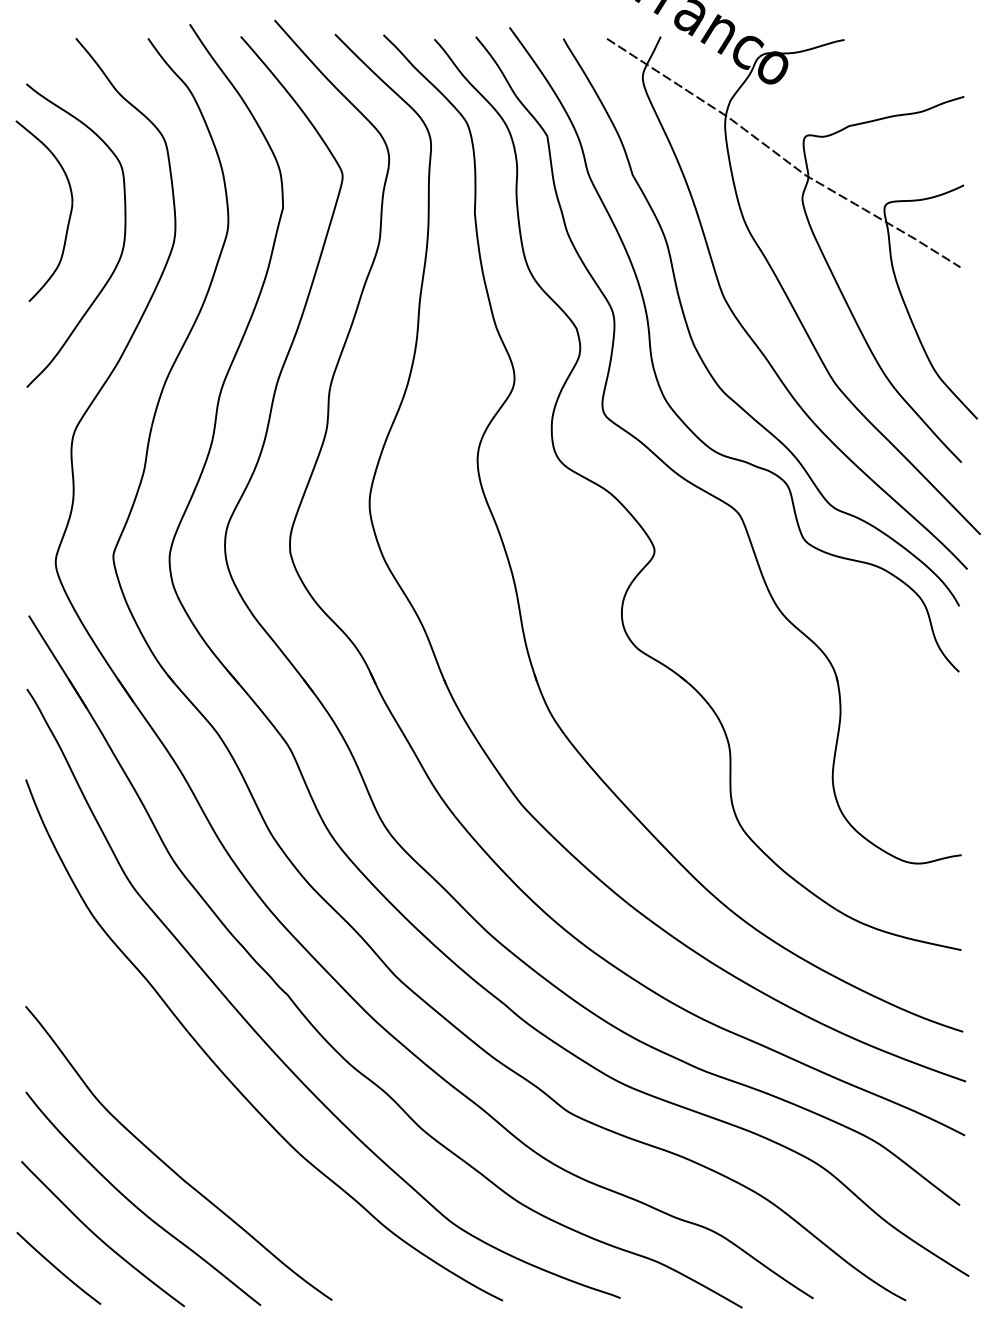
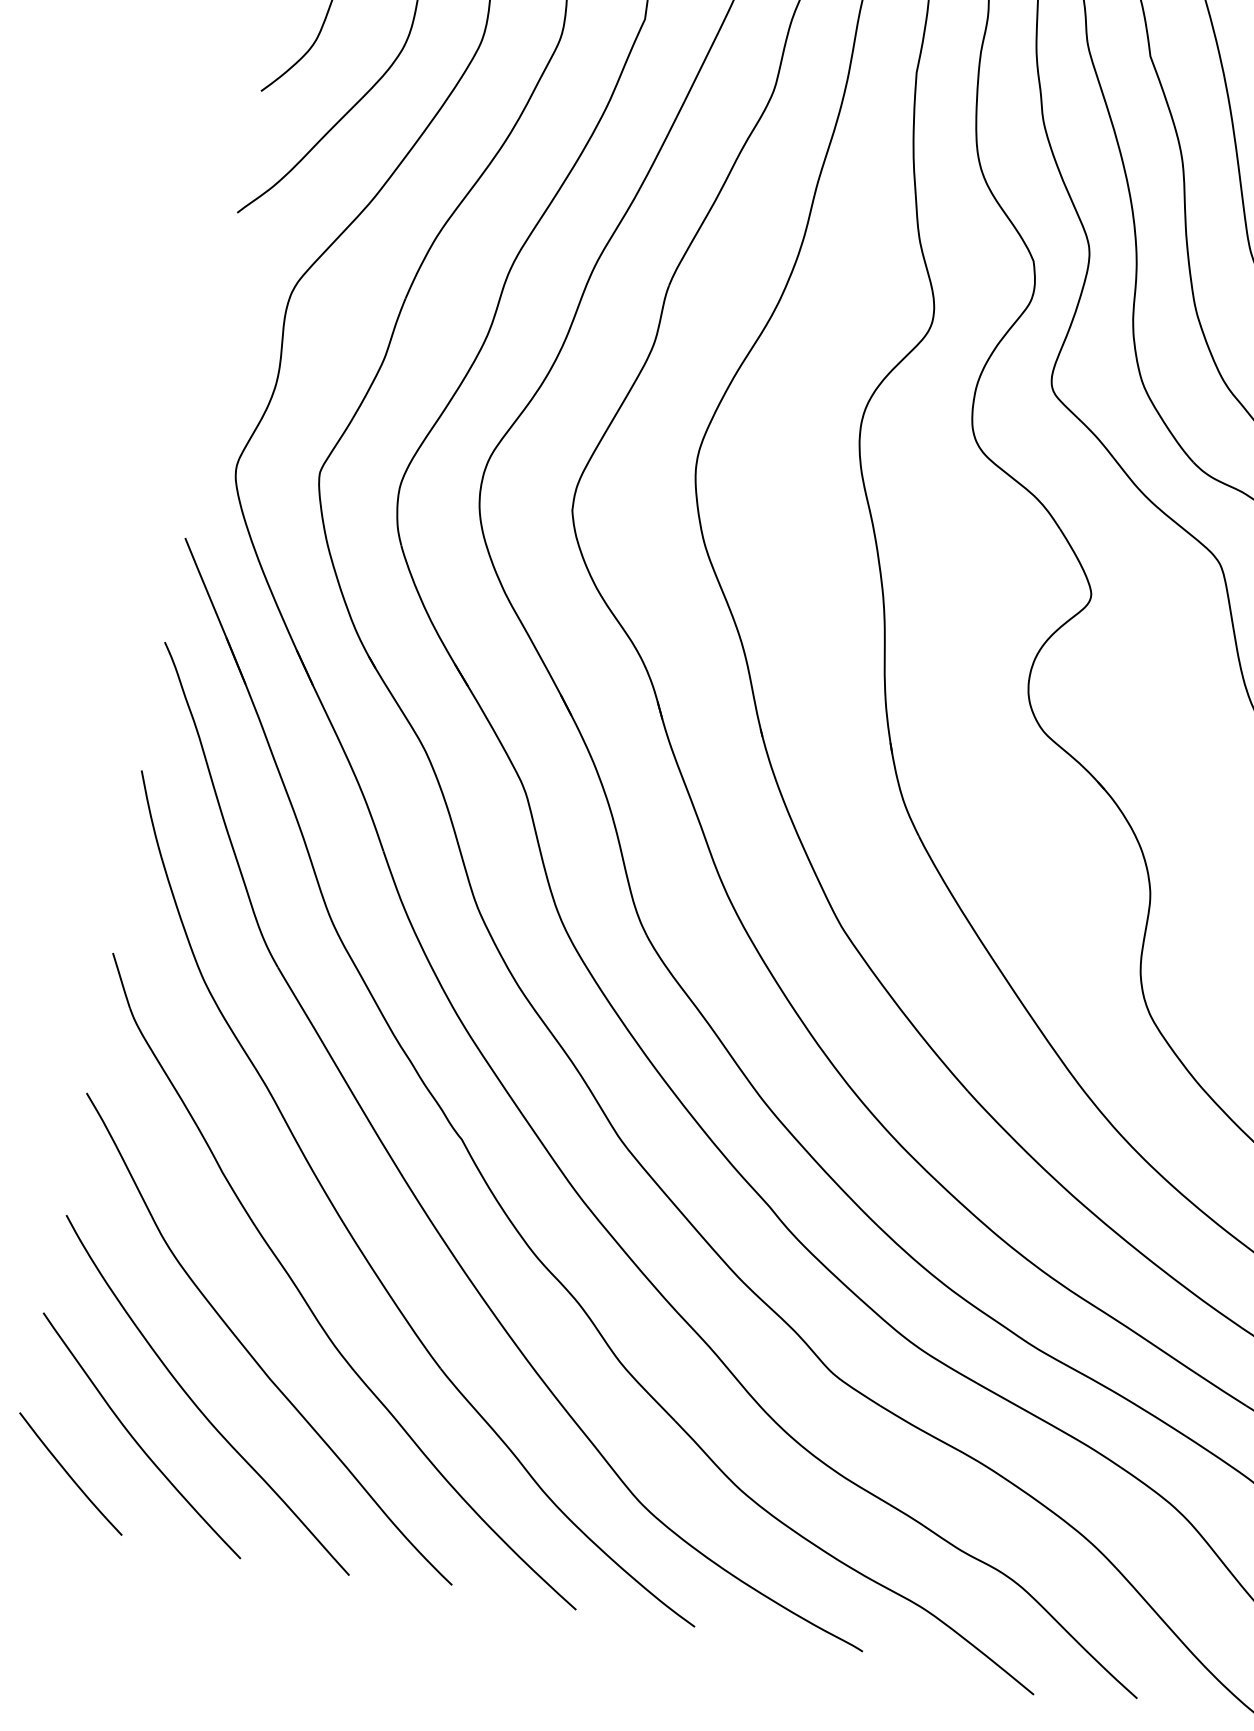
part: (202, 1125) -> (309, 1305), added

